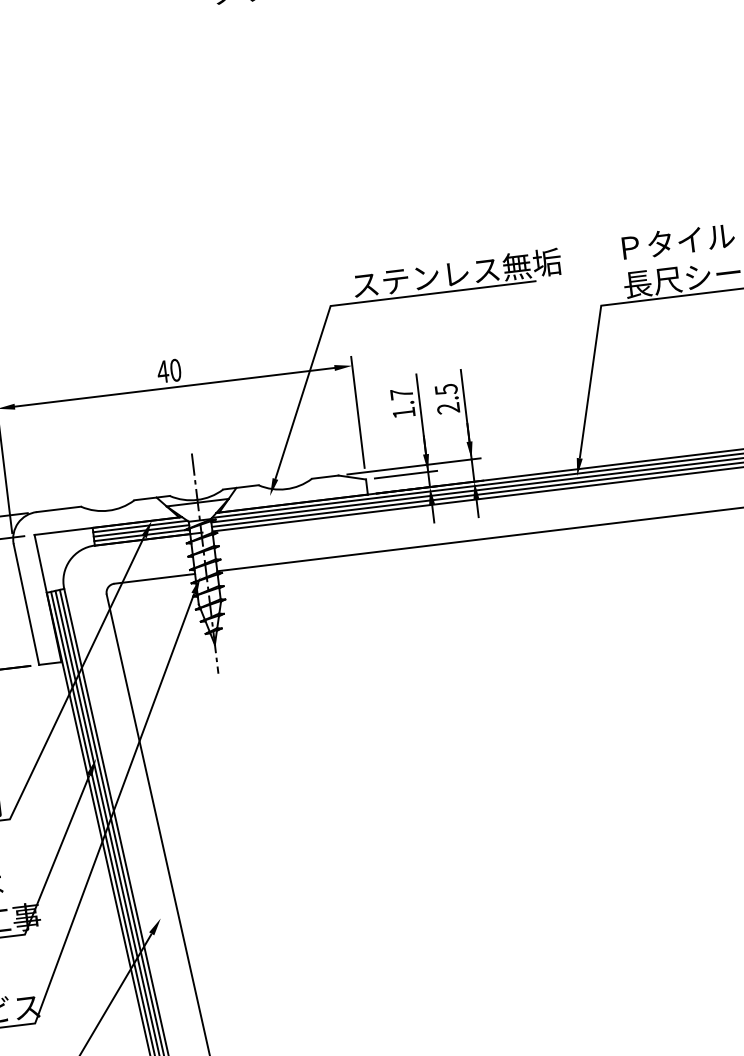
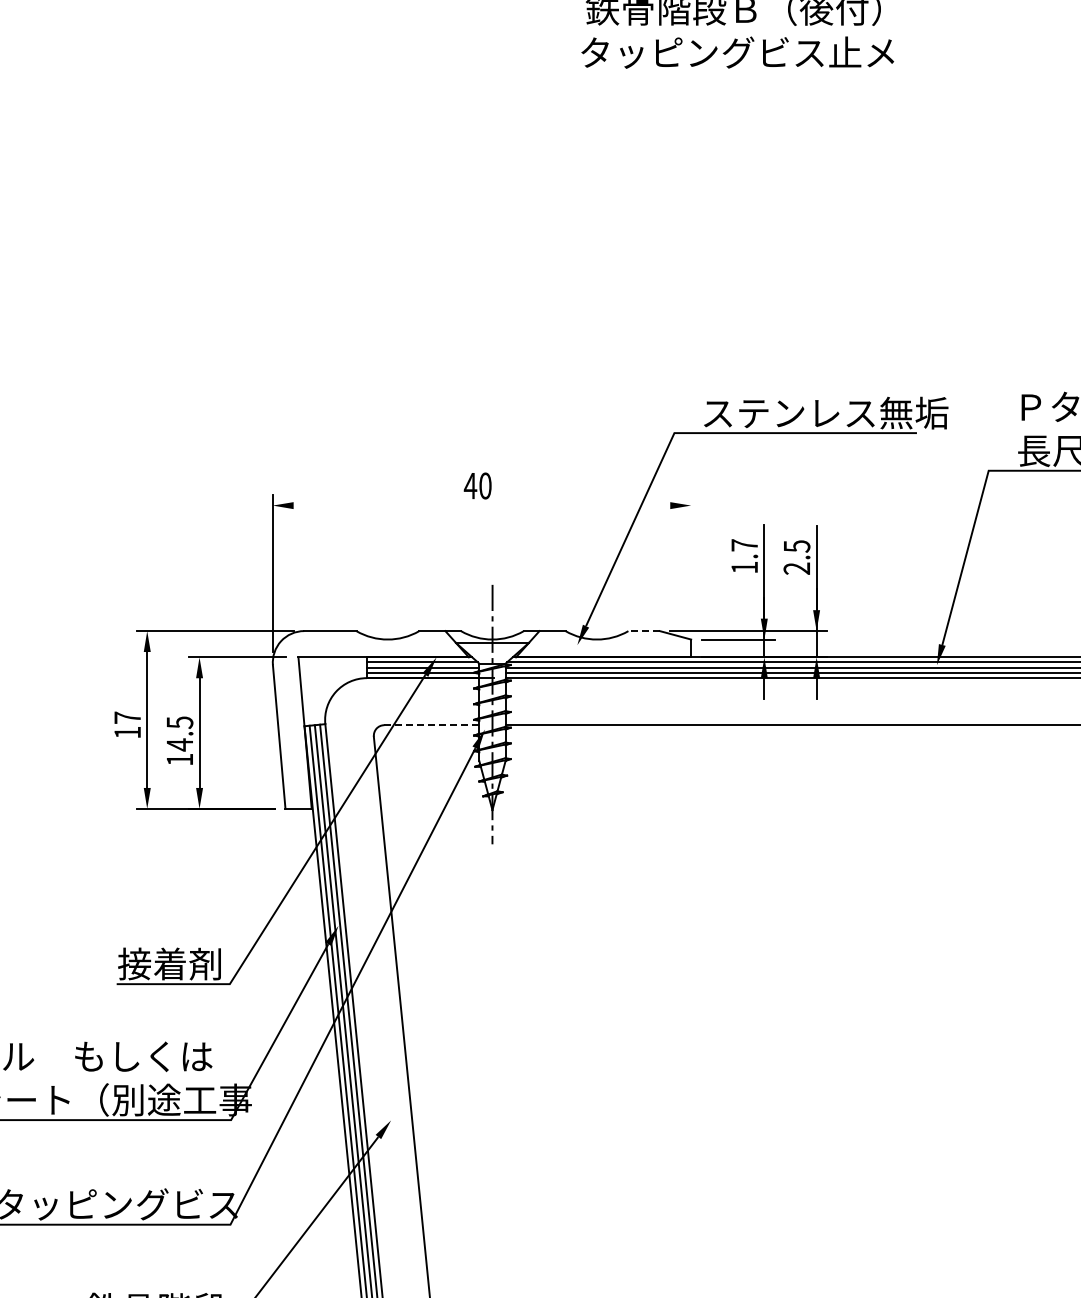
line: (174, 387) -> (481, 505), removed
line: (358, 412) -> (691, 560), removed
line: (325, 477) -> (644, 631), solid -> dashed
line: (154, 579) -> (431, 725), solid -> dashed

